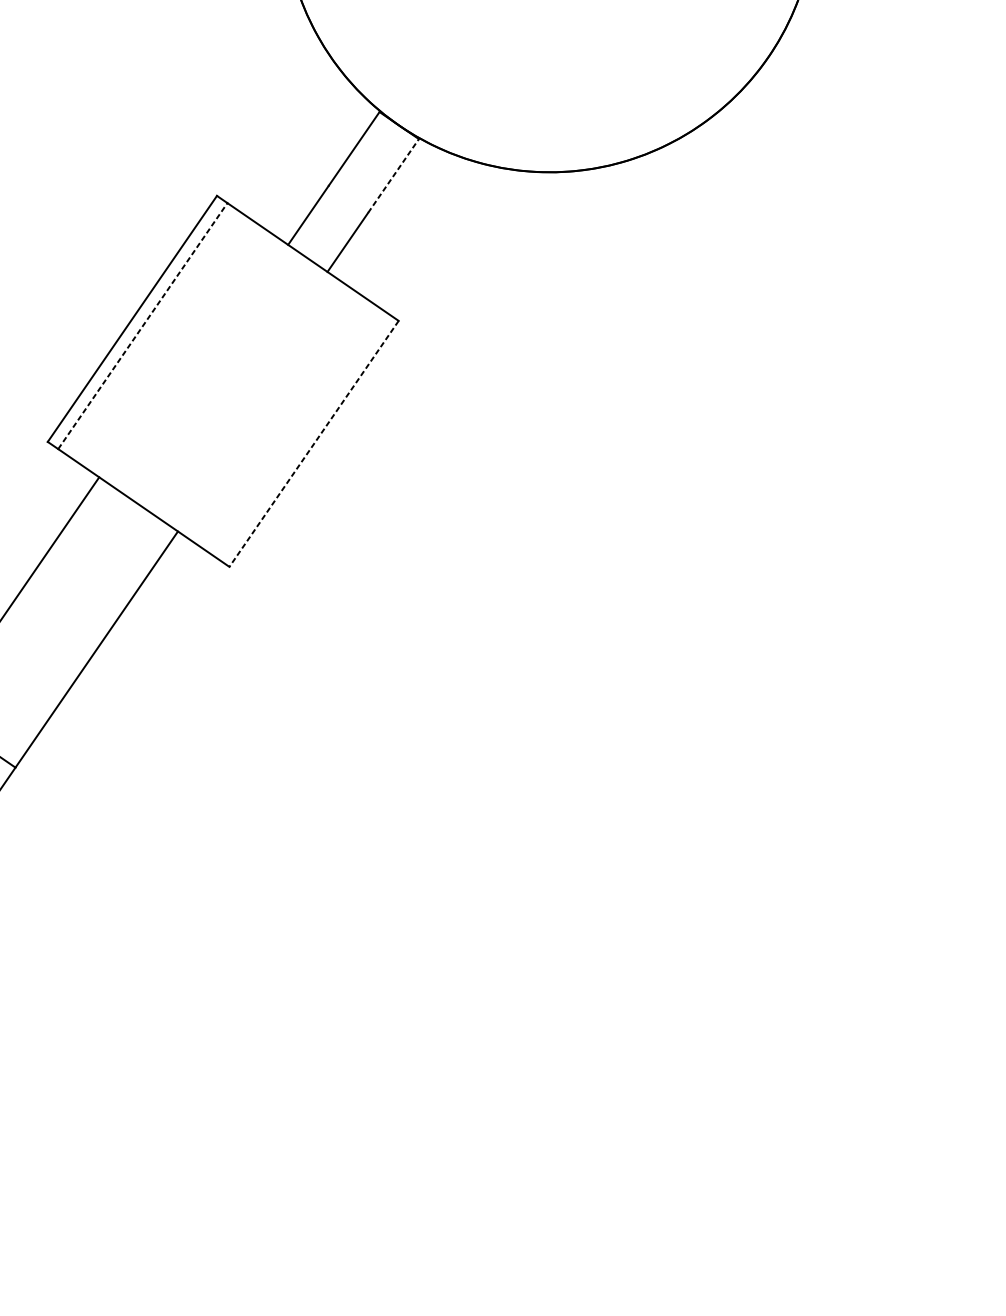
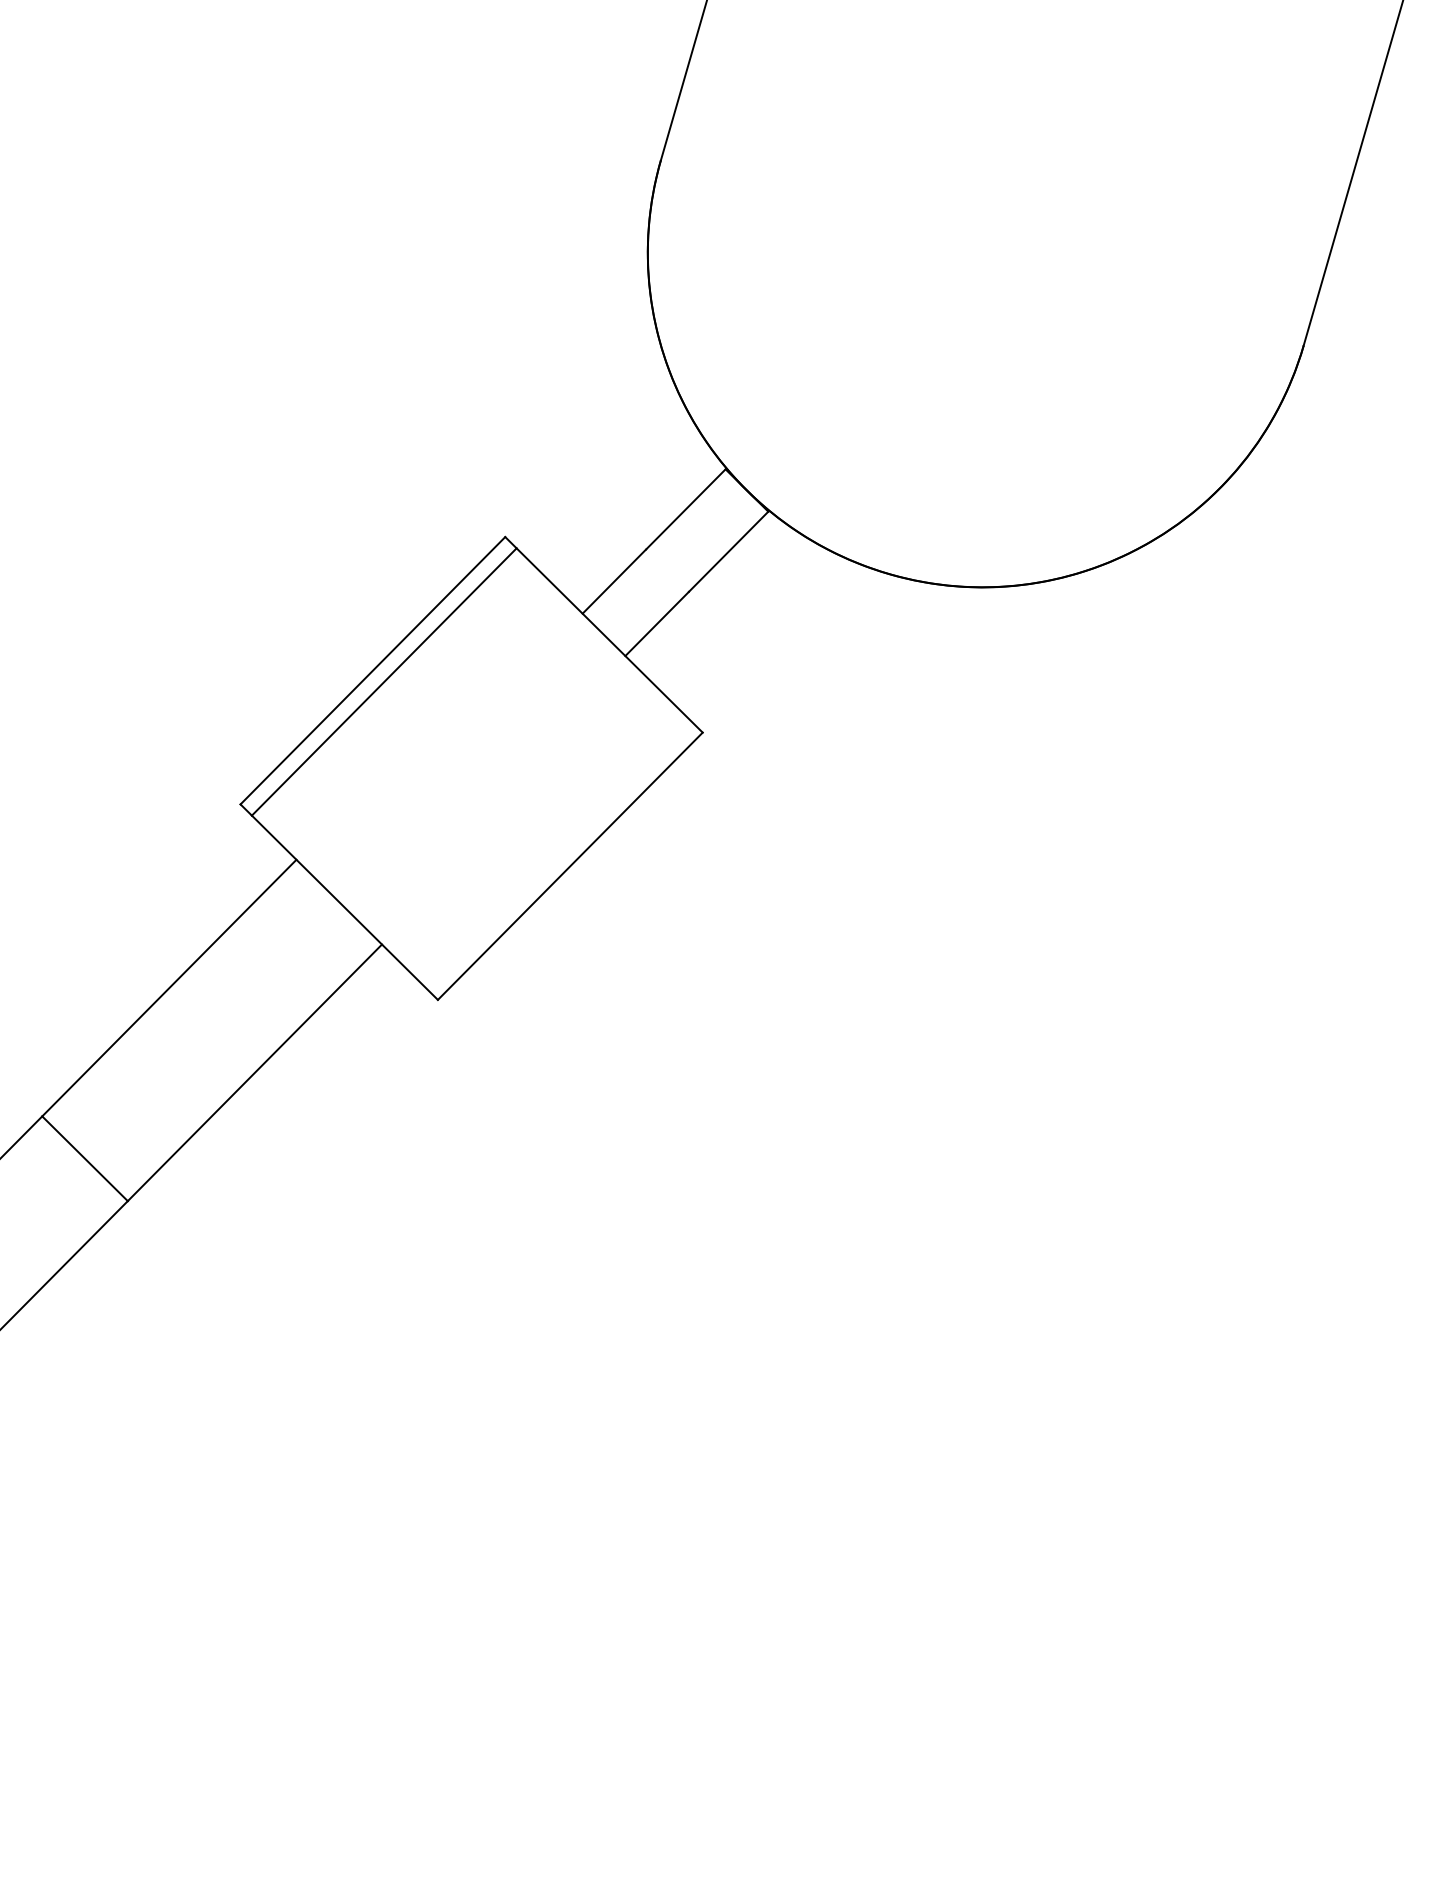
line: (394, 175) -> (729, 551), dashed -> solid
line: (142, 325) -> (384, 681), dashed -> solid
line: (313, 444) -> (569, 866), dashed -> solid

